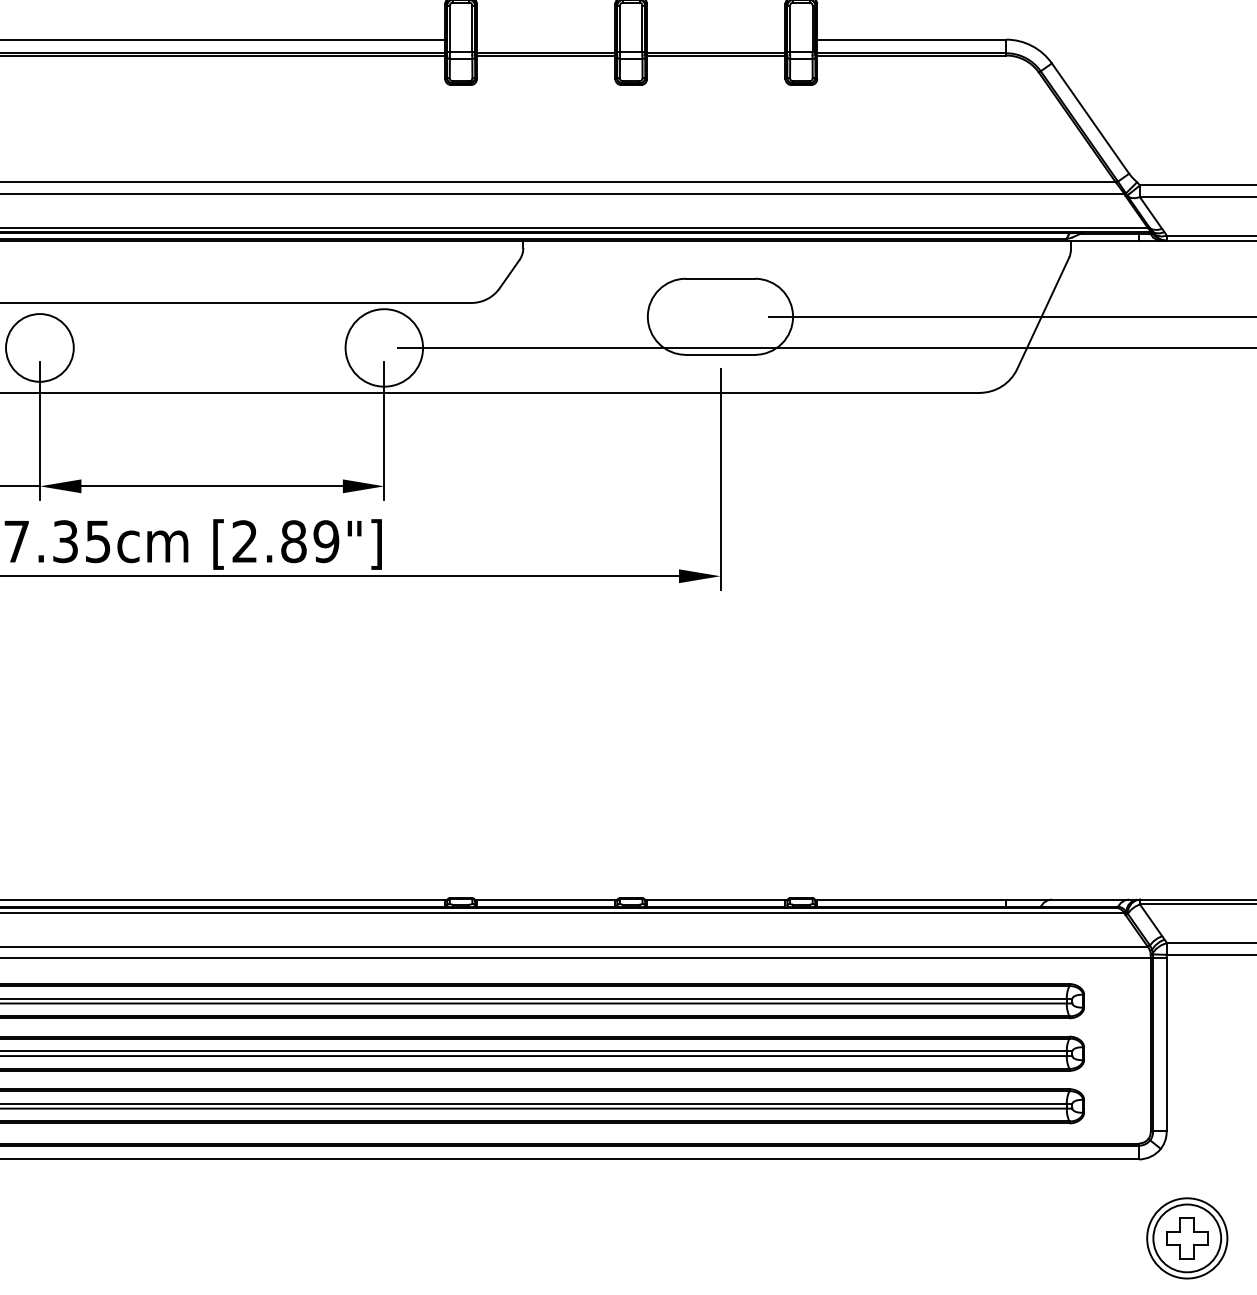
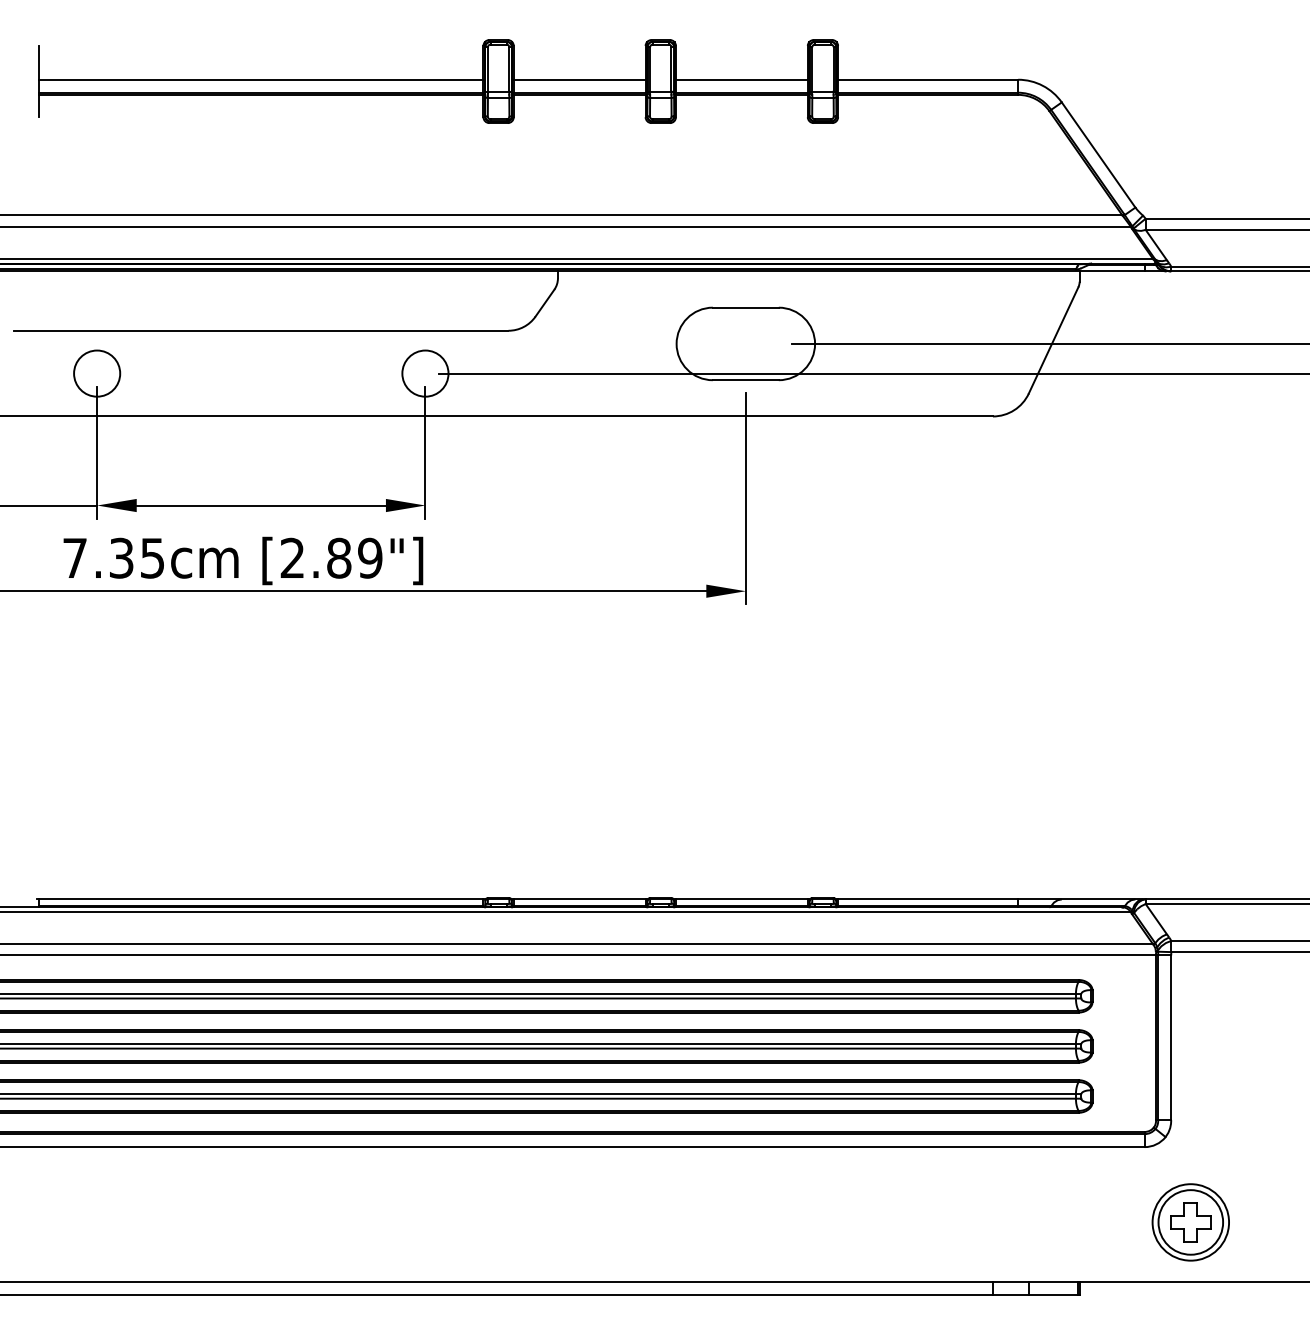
line: (545, 39) -> (579, 79), added
line: (715, 39) -> (741, 79), added
circle: (40, 347) -> (97, 373), size x0.71
circle: (384, 347) -> (425, 373), size x0.62

